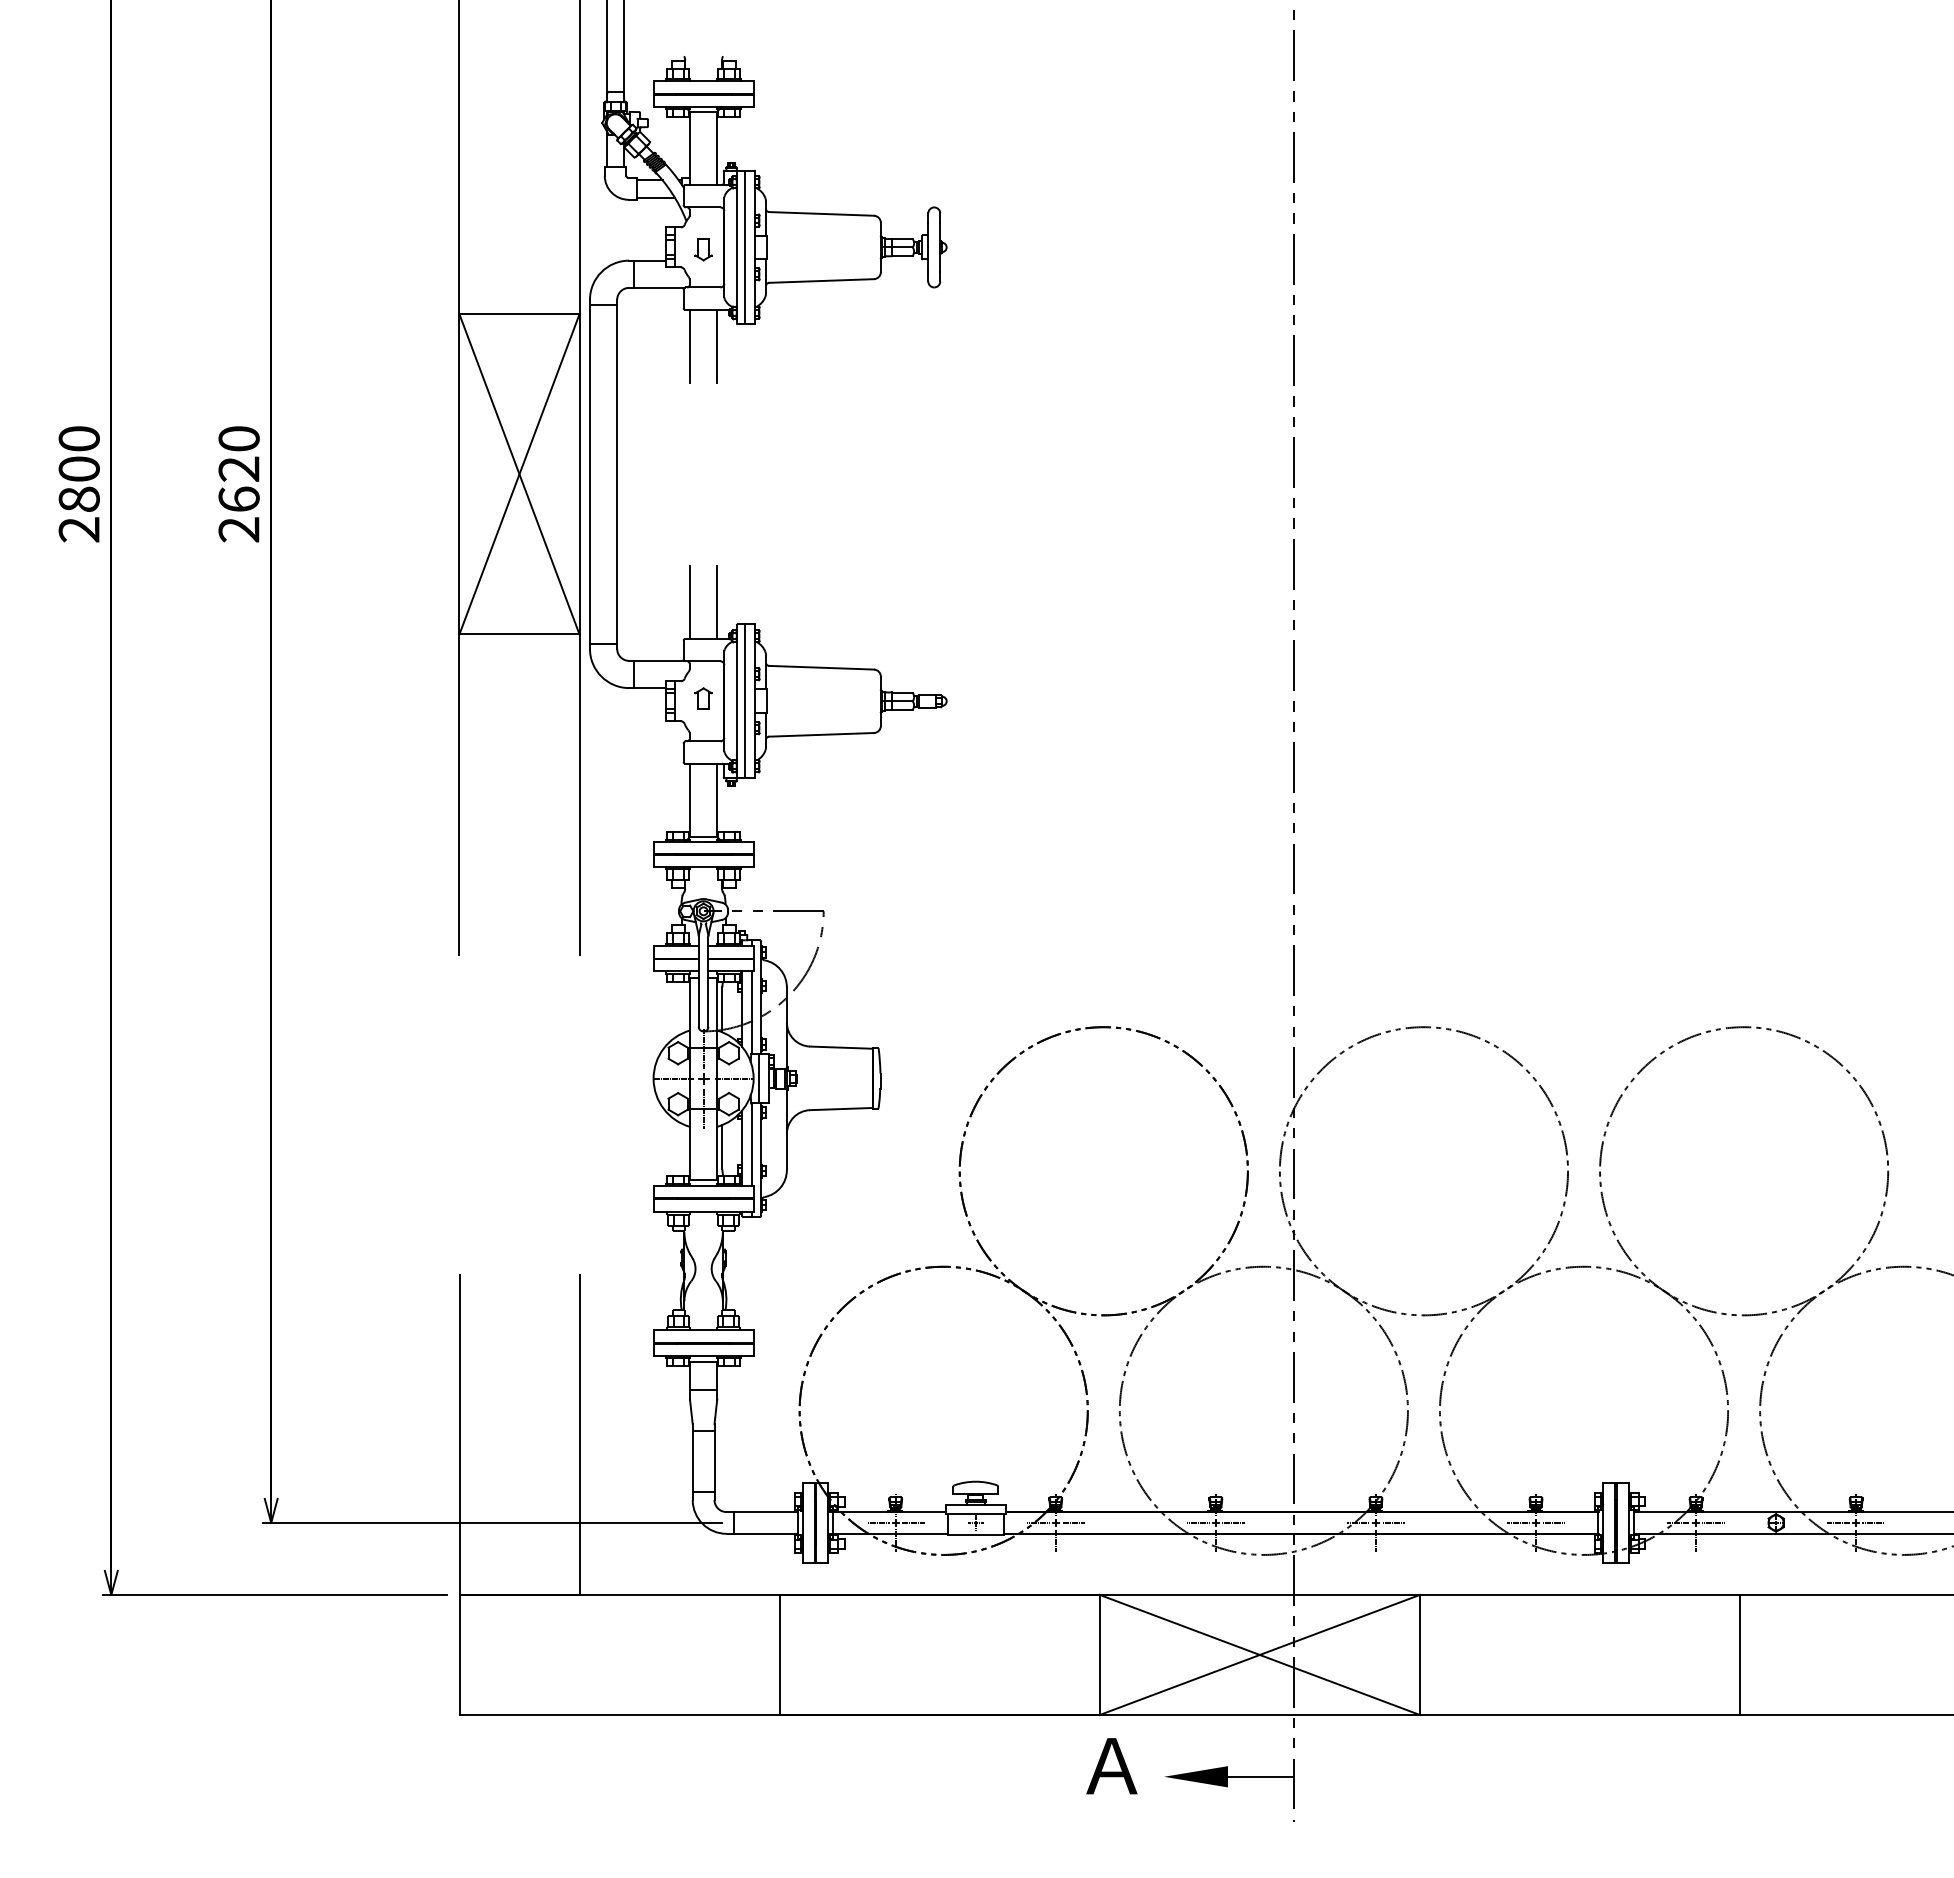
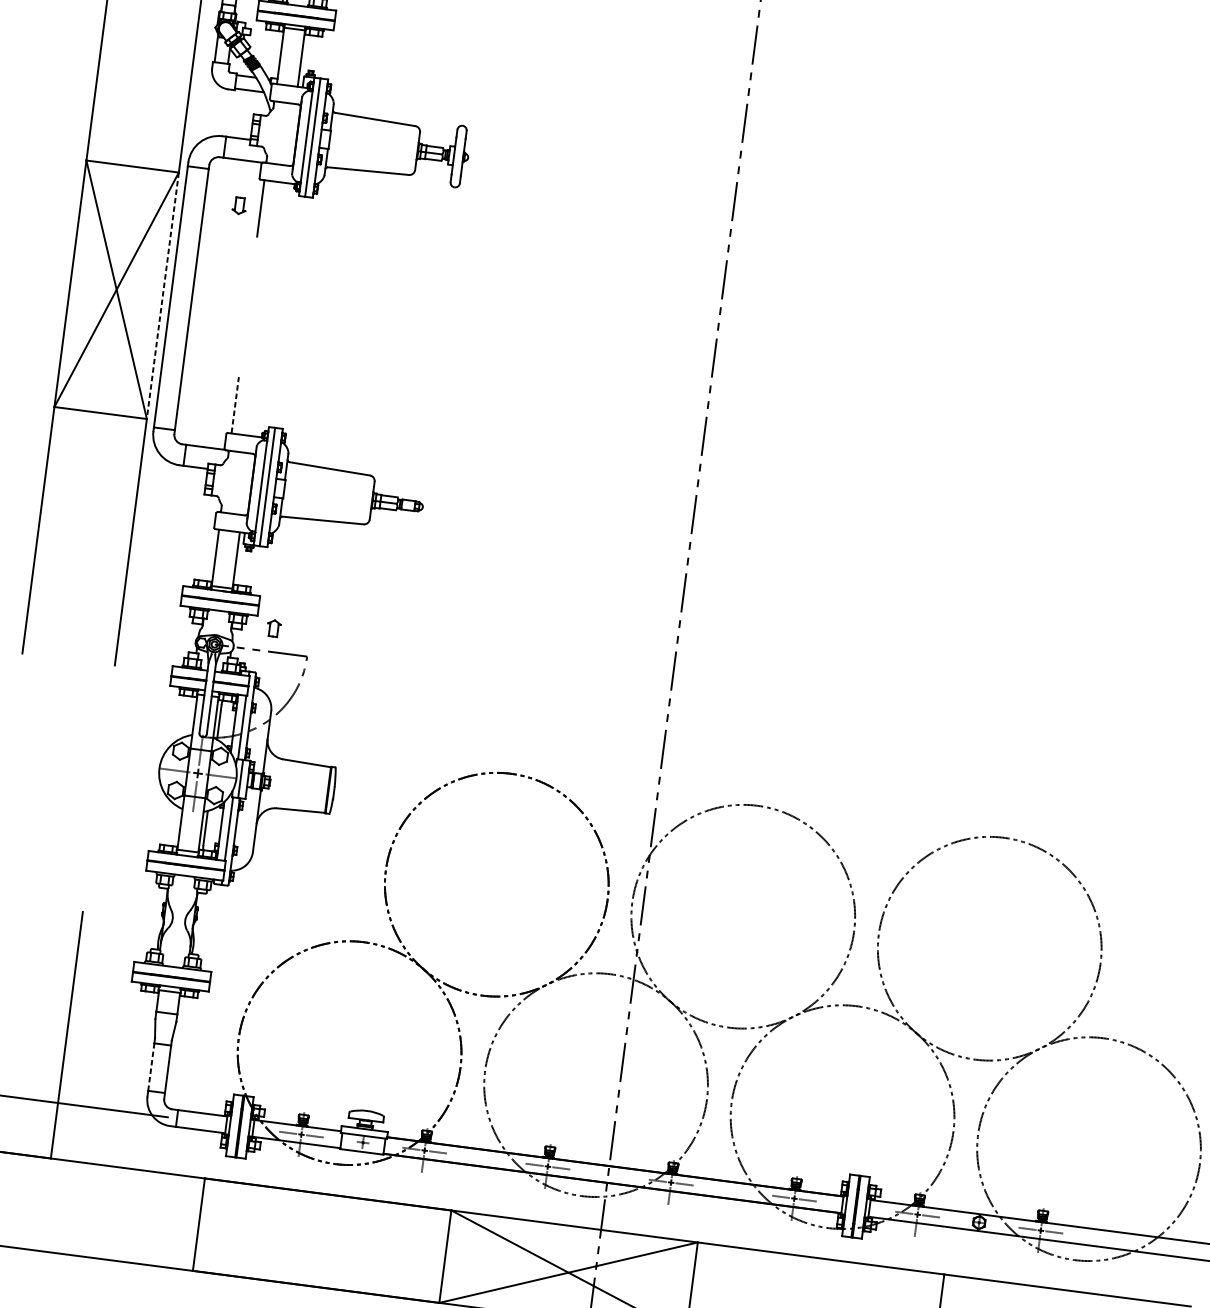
part: (703, 249) -> (239, 205), moved
line: (717, 346) -> (281, 211), removed
line: (579, 474) -> (162, 295), solid -> dashed
line: (690, 601) -> (235, 404), solid -> dashed
line: (717, 601) -> (256, 407), removed
part: (703, 698) -> (273, 628), moved
line: (692, 1461) -> (151, 1067), solid -> dashed

